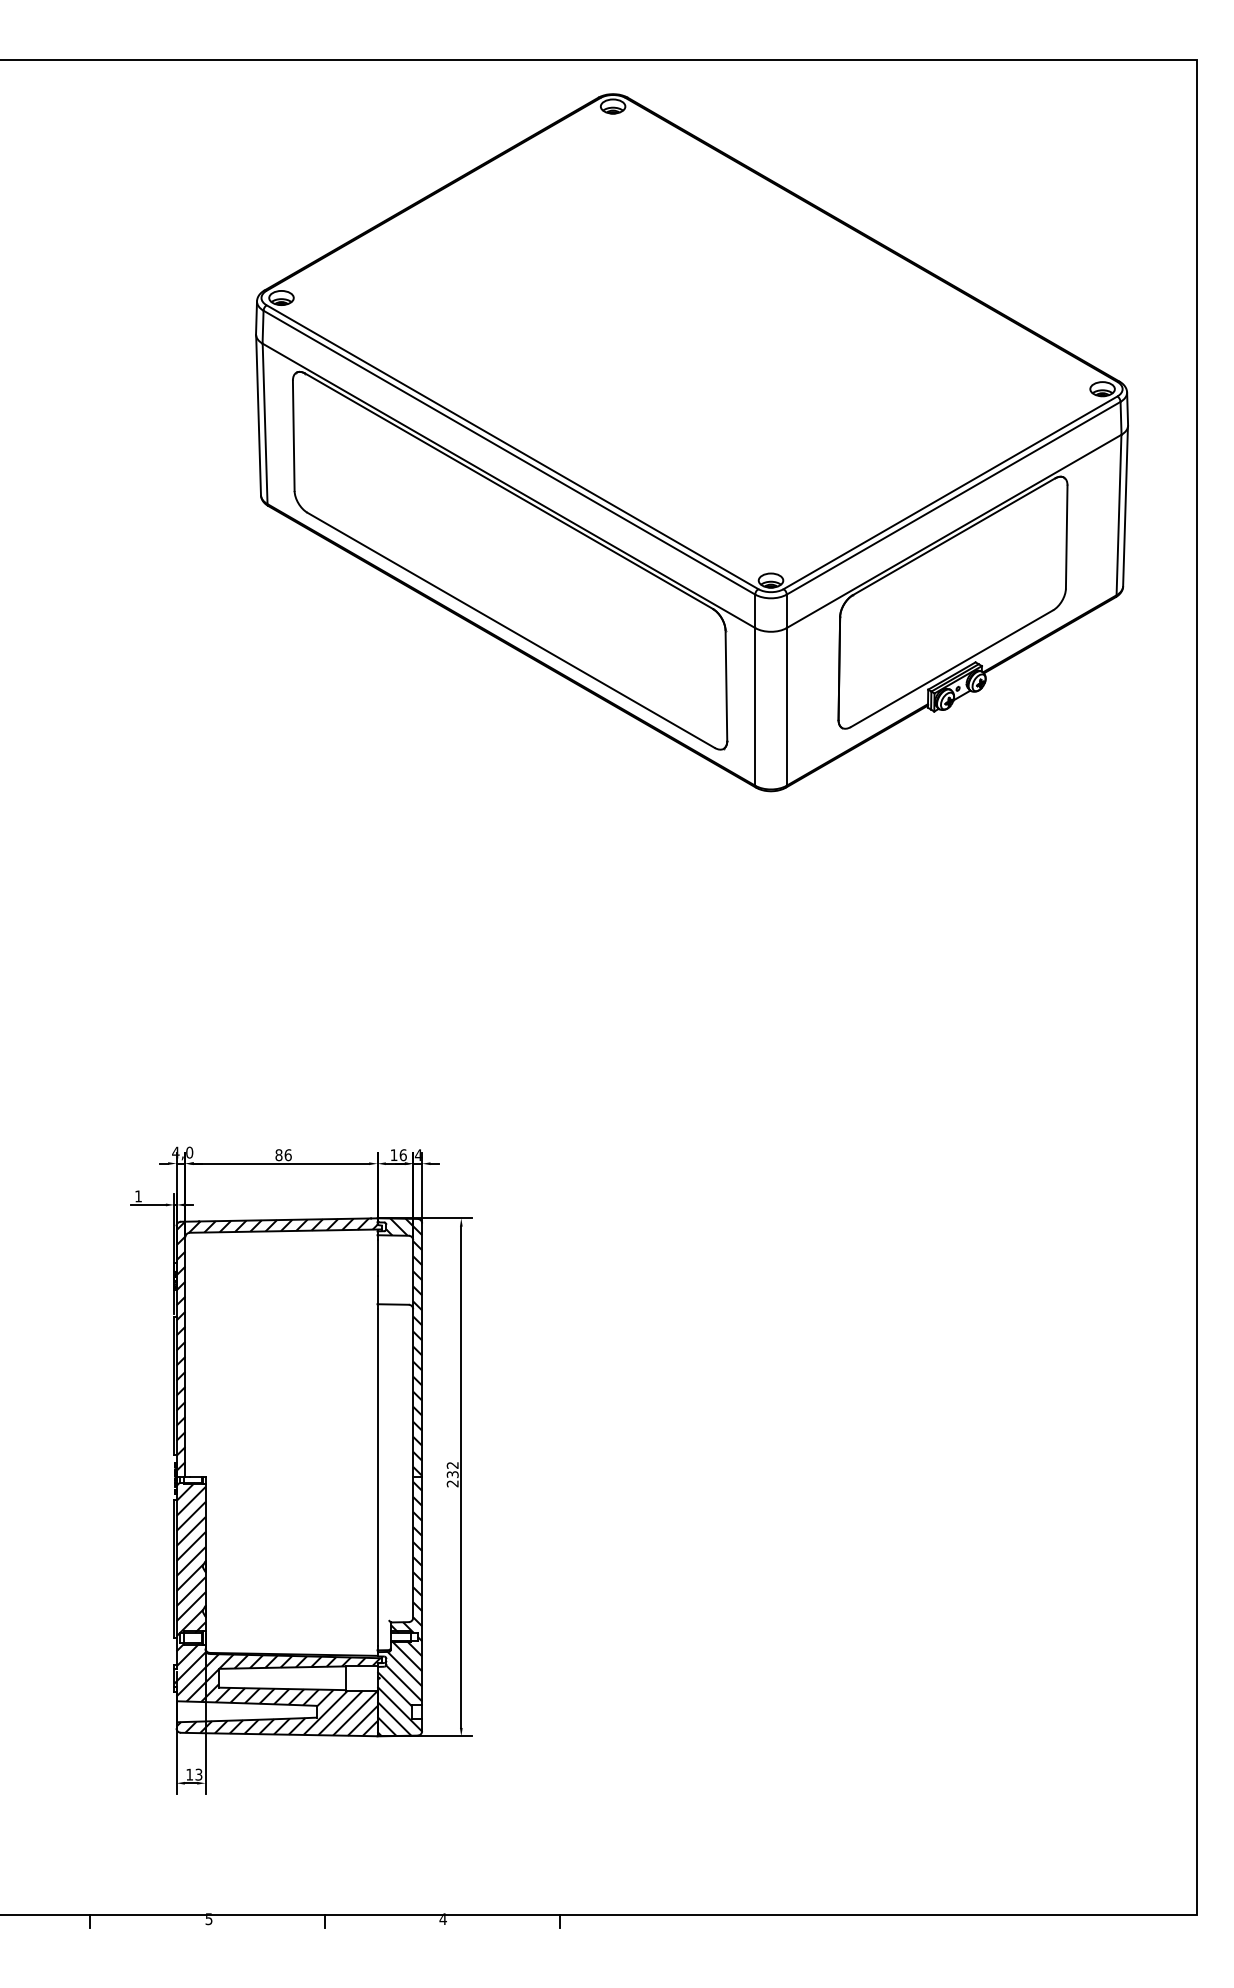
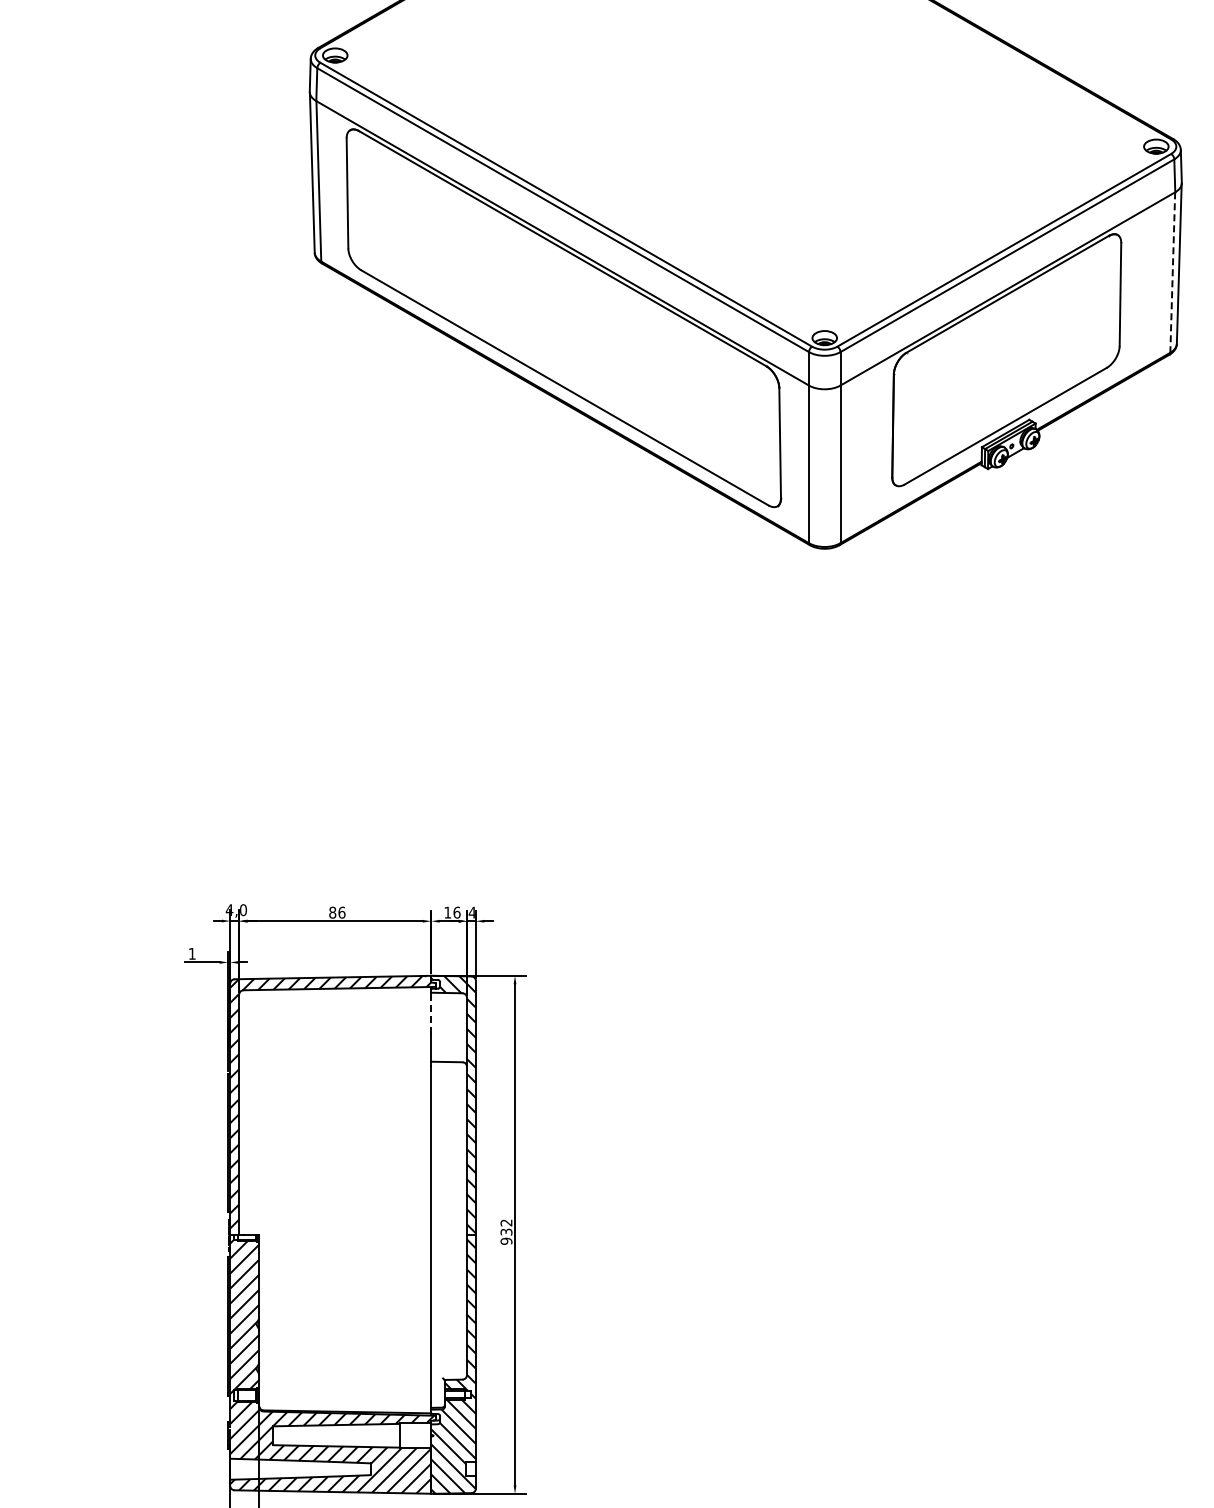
line: (1118, 515) -> (1172, 273), solid -> dashed
line: (377, 1257) -> (431, 1015), solid -> dashed
text: (452, 1483) -> (506, 1241), 232 -> 932

